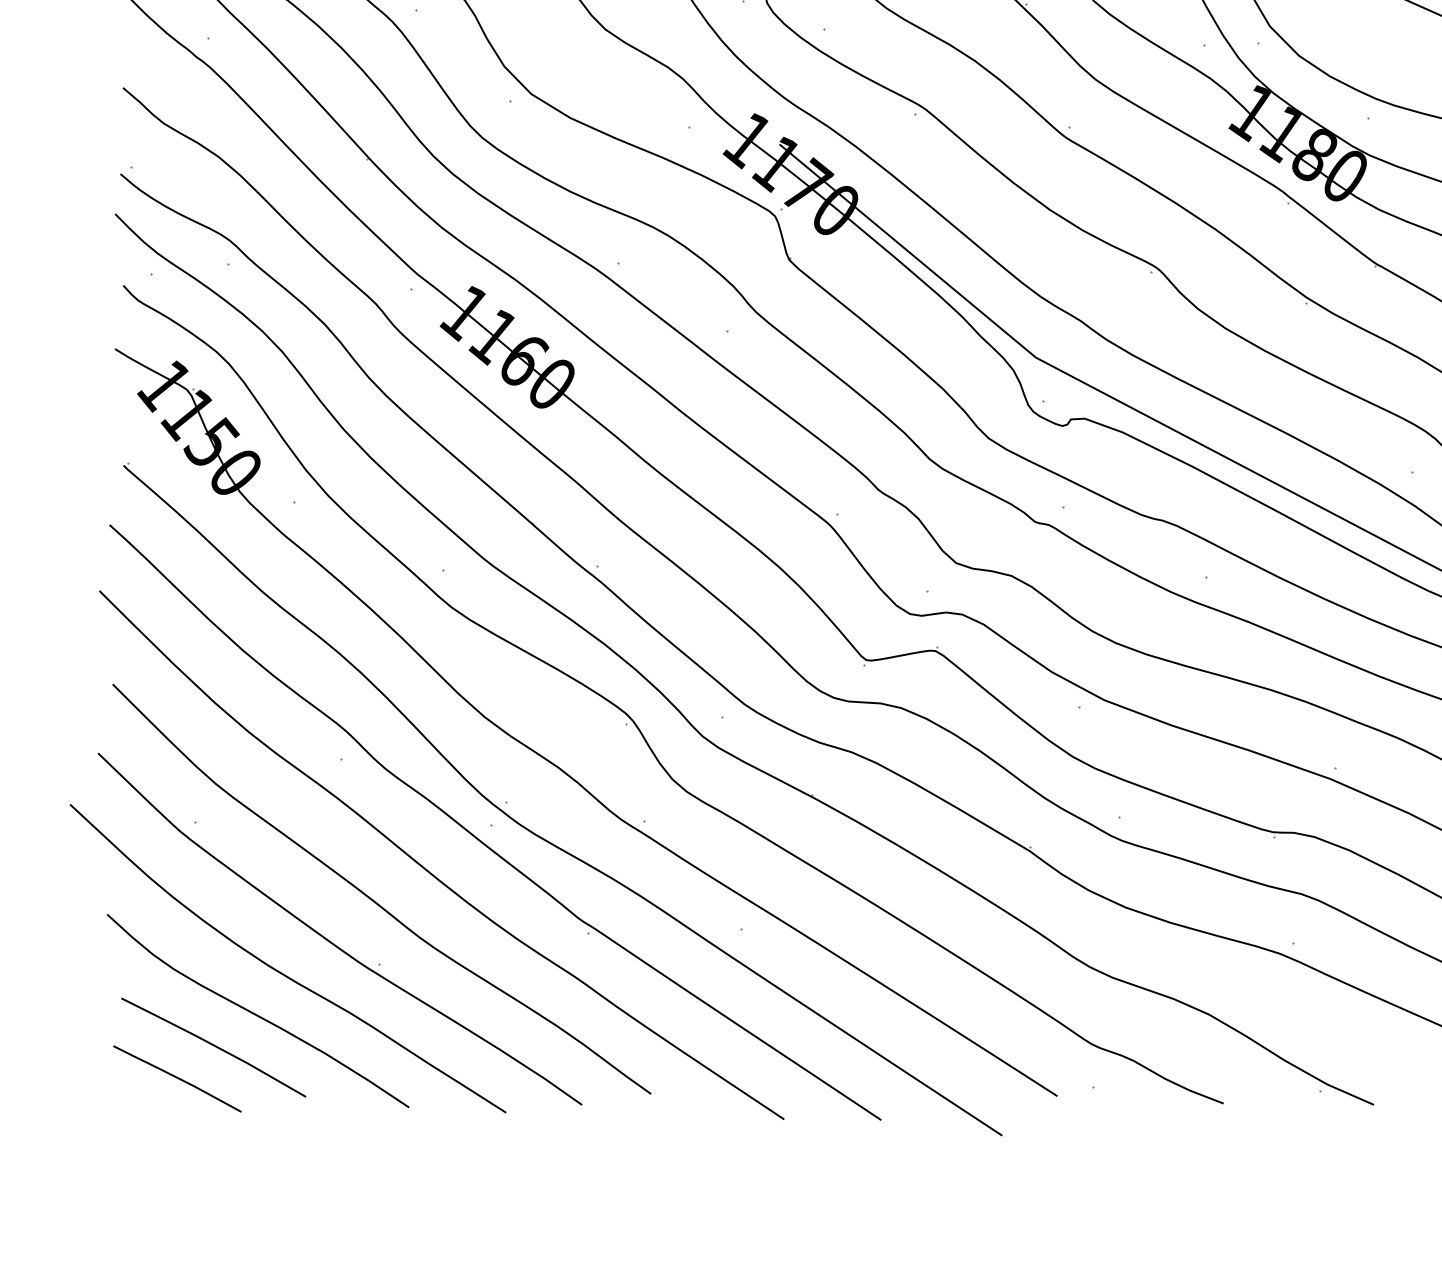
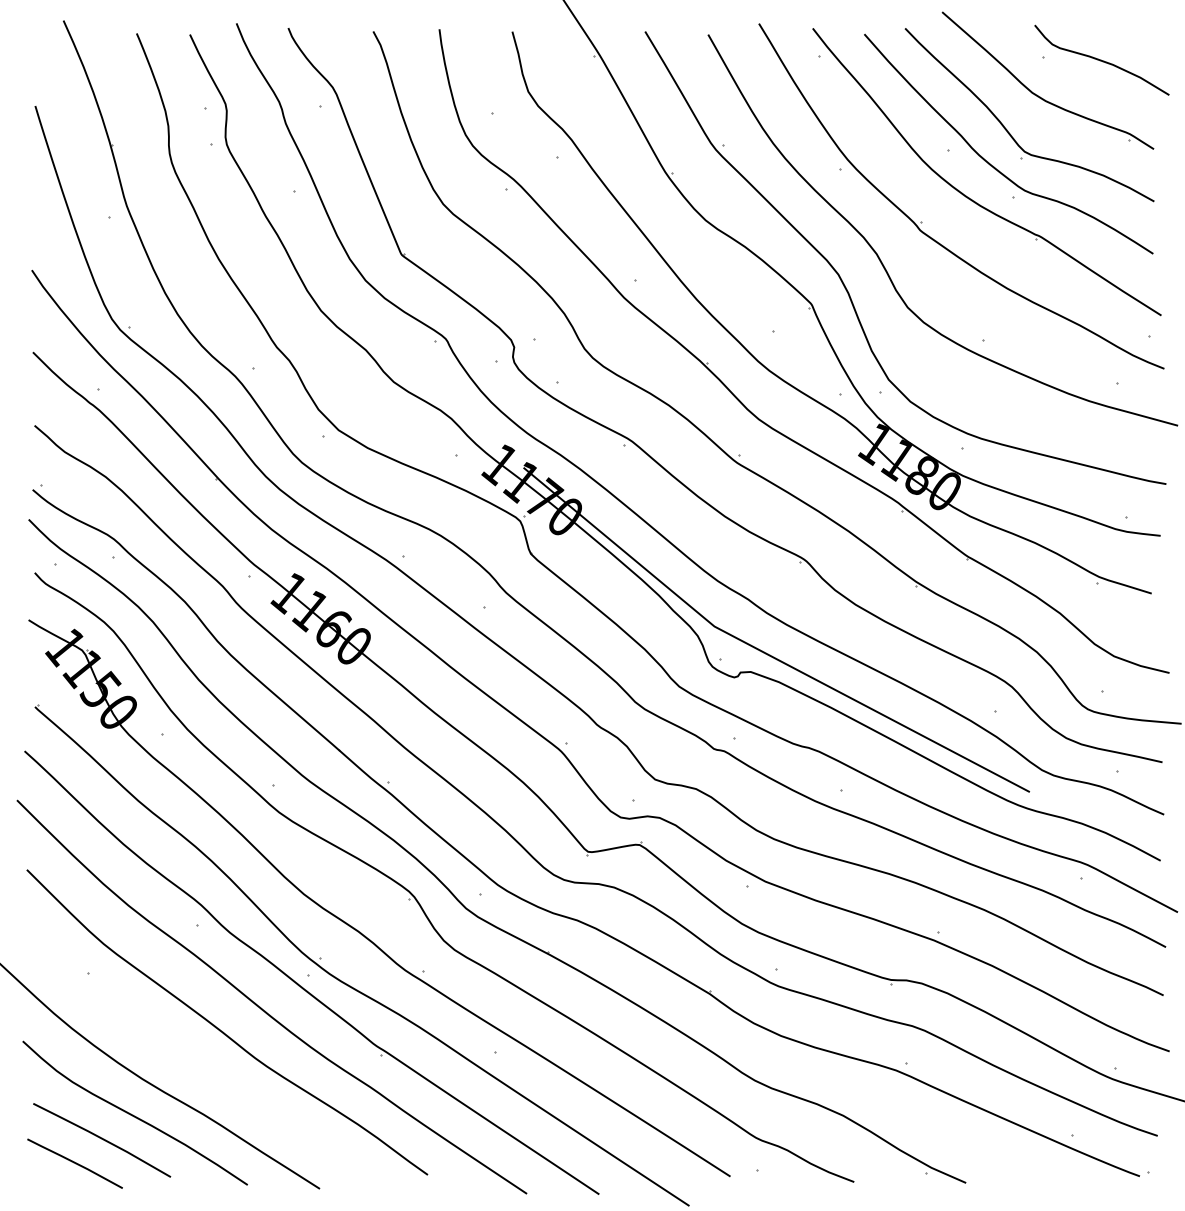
part: (332, 941) -> (190, 1061), removed

